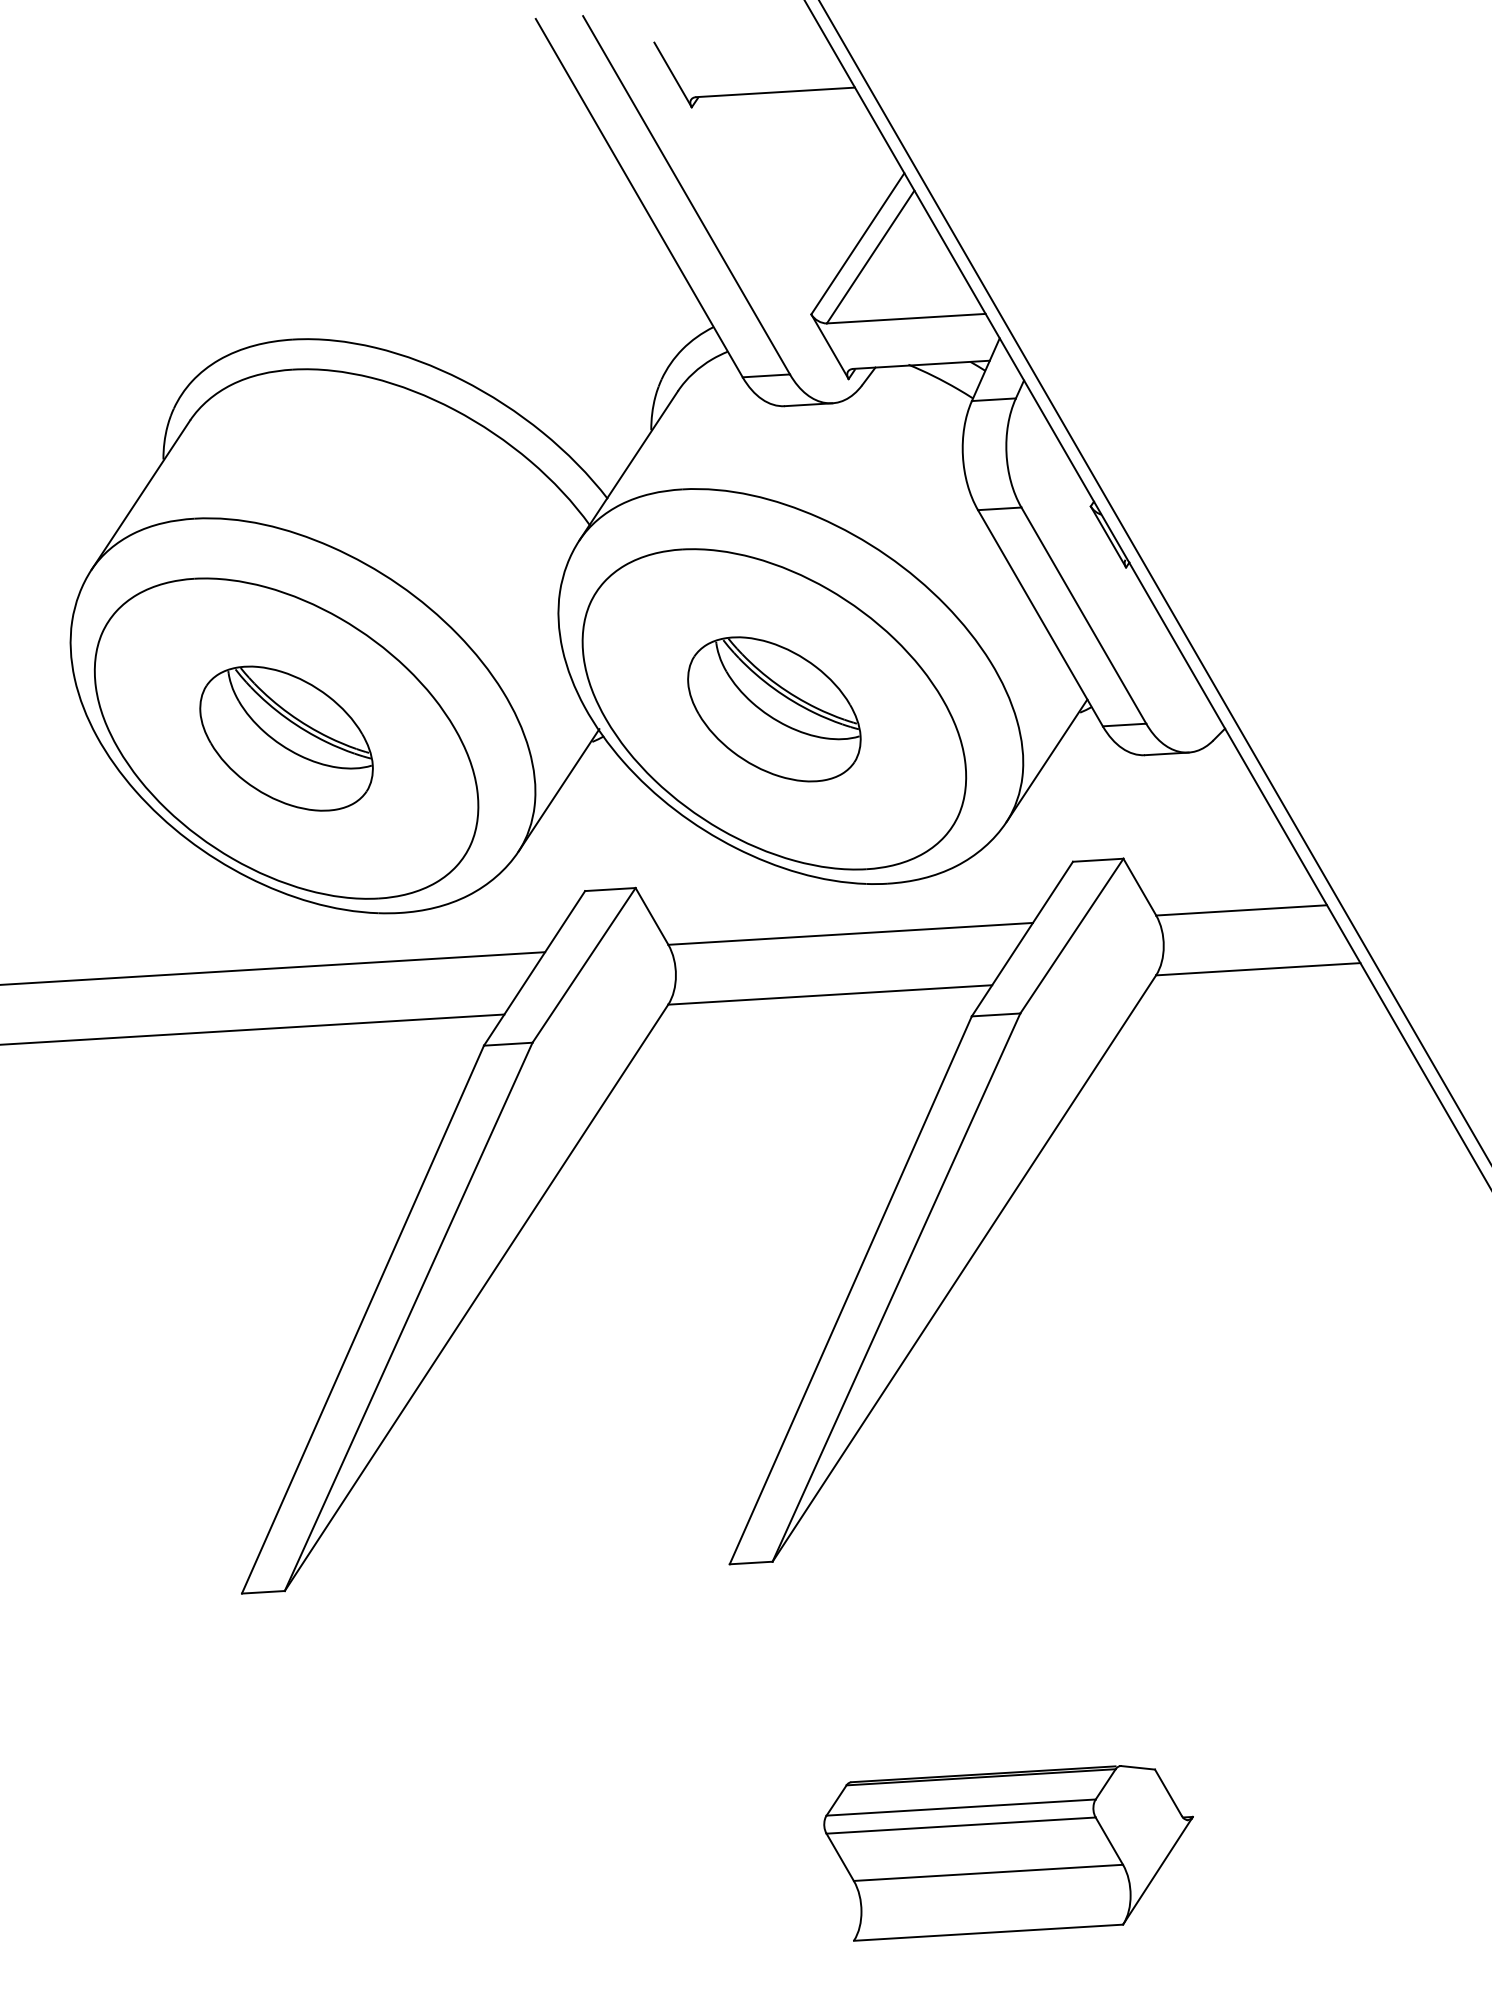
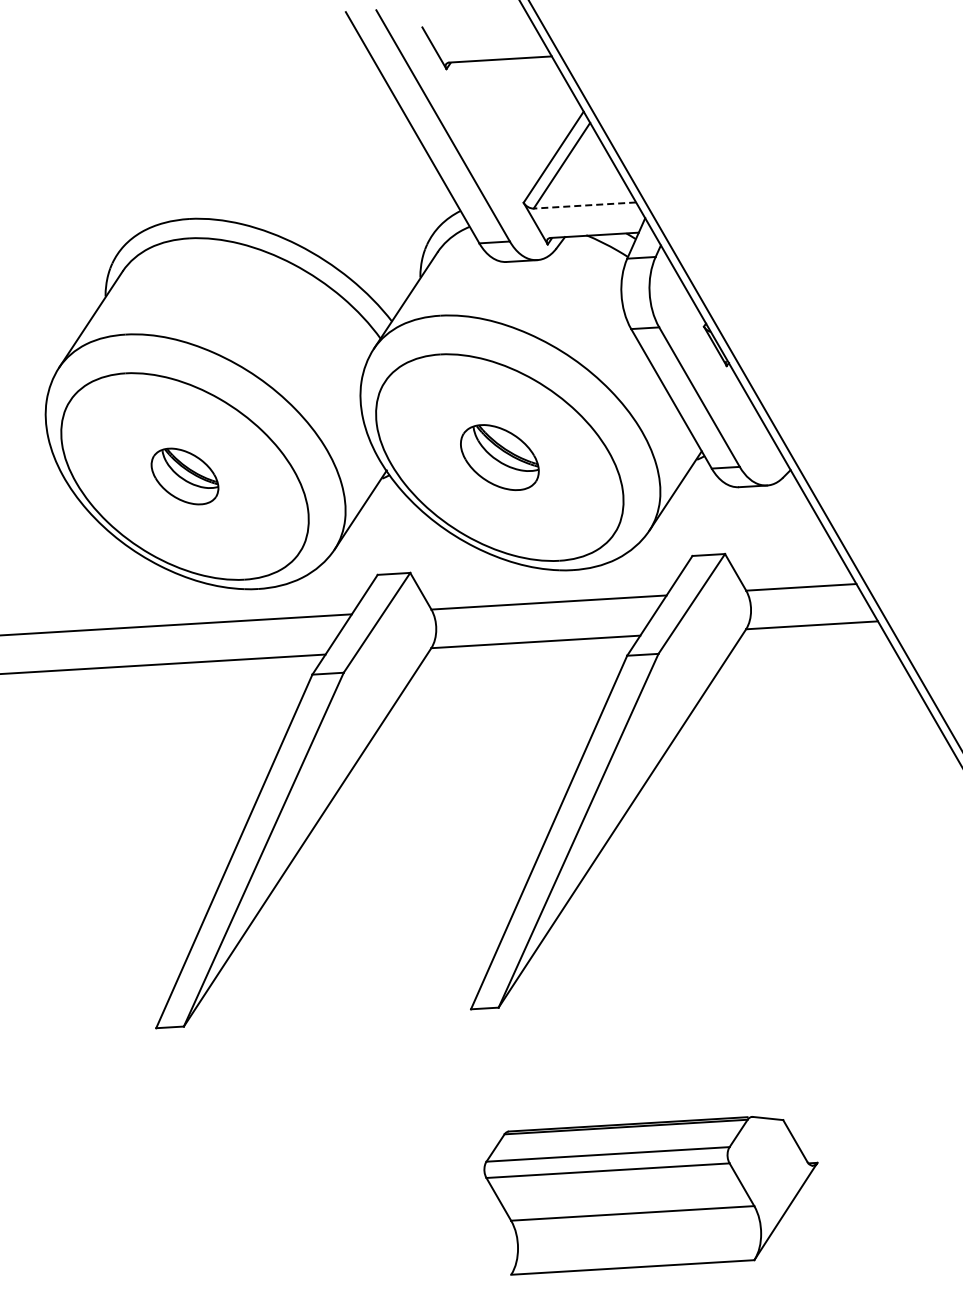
line: (905, 318) -> (584, 205), solid -> dashed
part: (773, 709) -> (499, 457), size x0.7
part: (285, 738) -> (184, 476), size x0.6
part: (1007, 1852) -> (650, 1195), size x1.4

